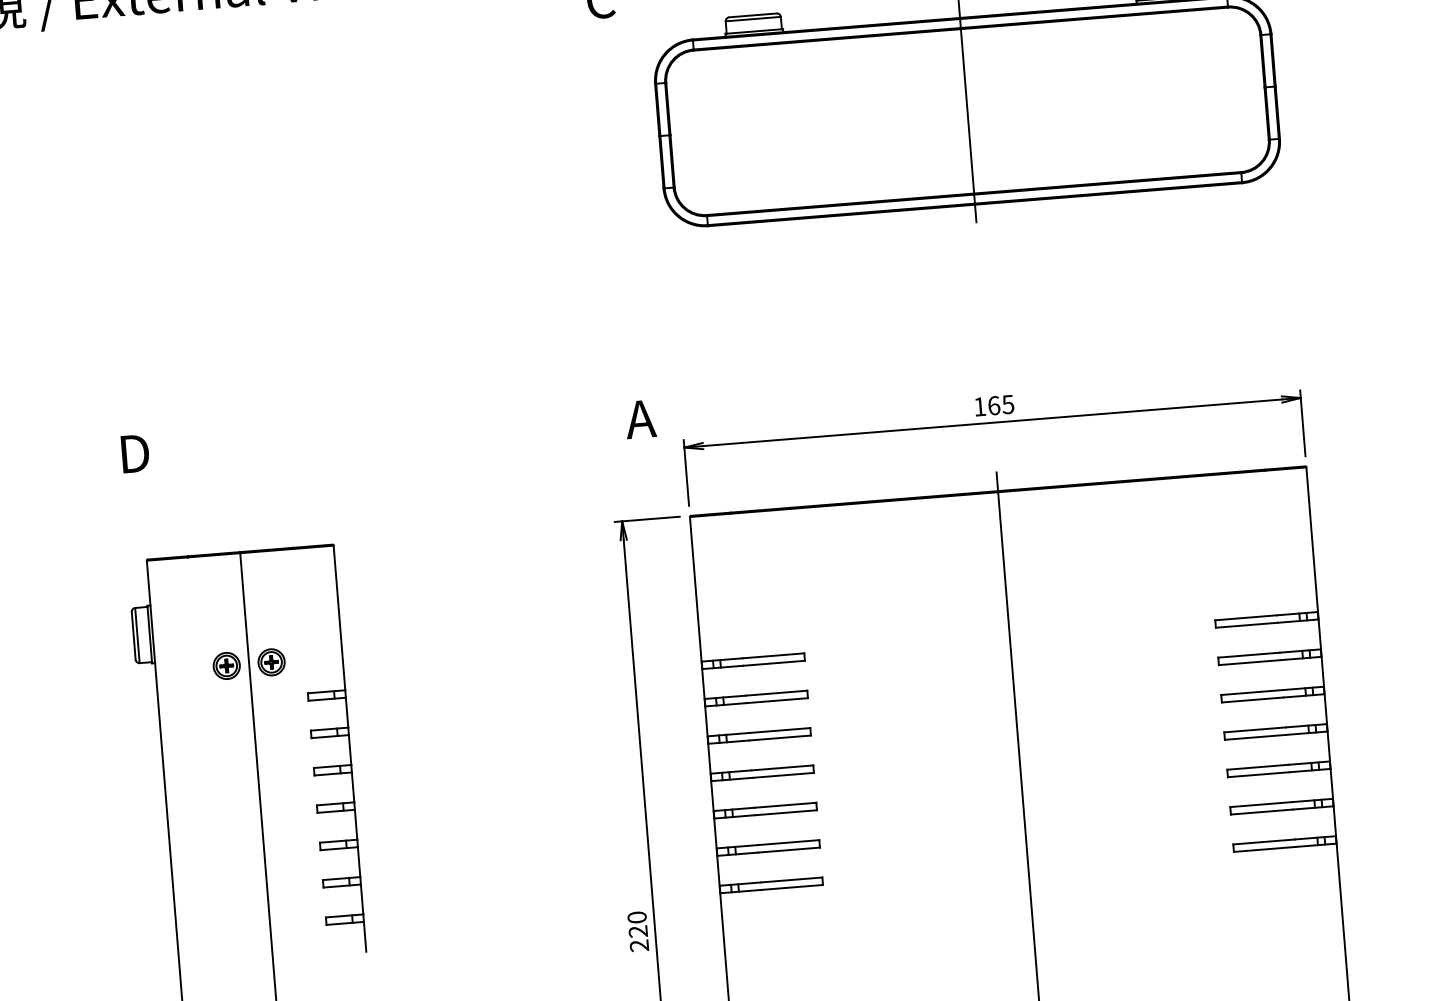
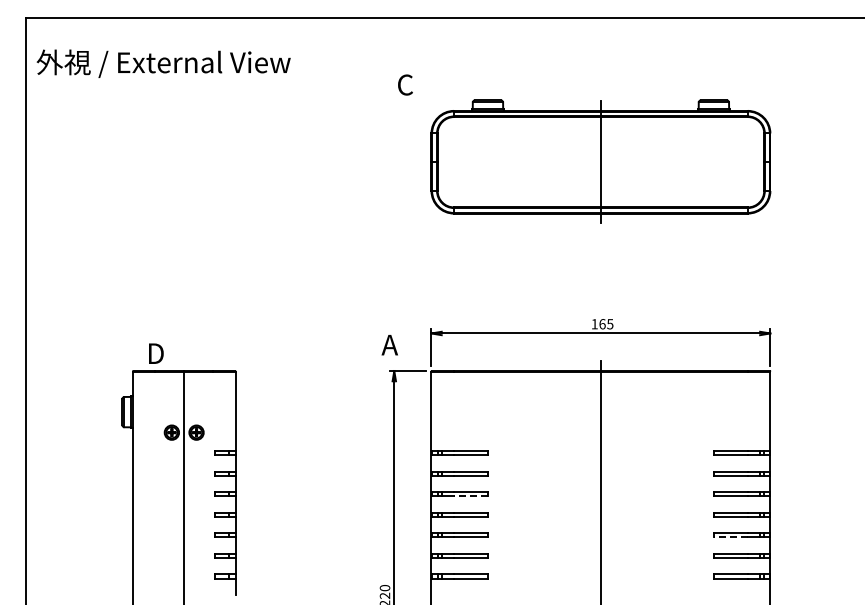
text: (640, 420) -> (389, 345), moved
text: (135, 453) -> (156, 353), moved
line: (781, 738) -> (471, 496), solid -> dashed
line: (1258, 774) -> (730, 537), solid -> dashed

